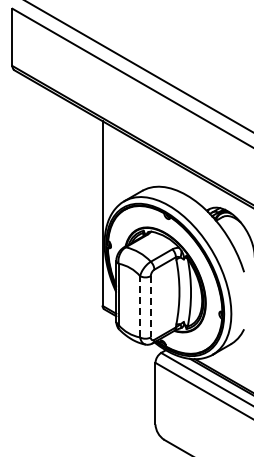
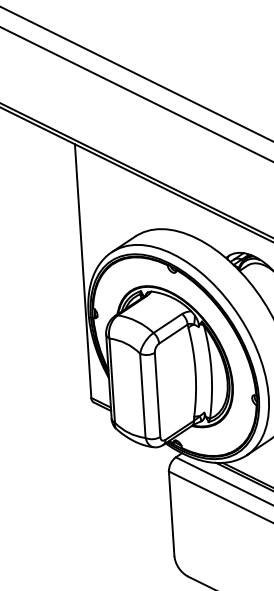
line: (140, 306) -> (143, 395), dashed -> solid
line: (150, 306) -> (157, 394), dashed -> solid

